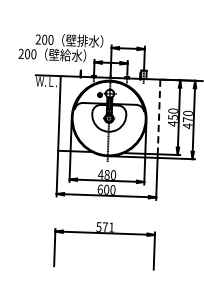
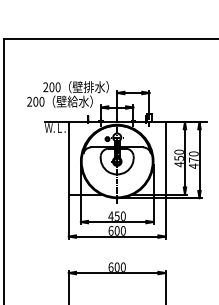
line: (158, 117) -> (165, 158), dashed -> solid
text: (106, 173) -> (116, 215), 480 -> 450
text: (104, 226) -> (116, 266), 571 -> 600

